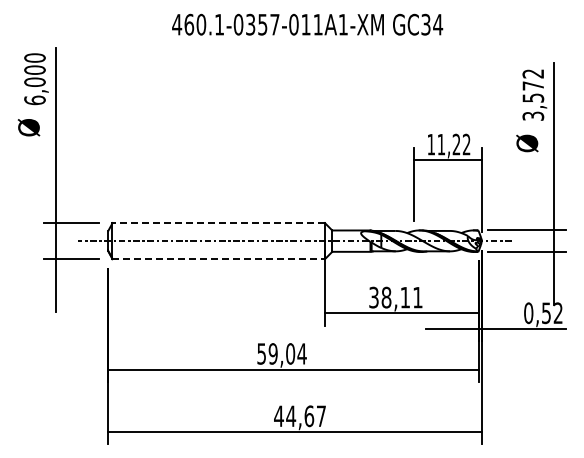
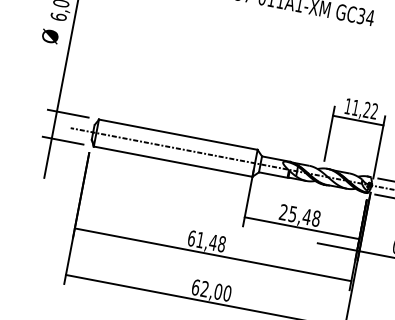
line: (218, 223) -> (178, 134), dashed -> solid
line: (219, 259) -> (173, 162), dashed -> solid
text: (395, 297) -> (299, 215), 38,11 -> 25,48
text: (281, 353) -> (206, 240), 59,04 -> 61,48
text: (300, 416) -> (211, 290), 44,67 -> 62,00

